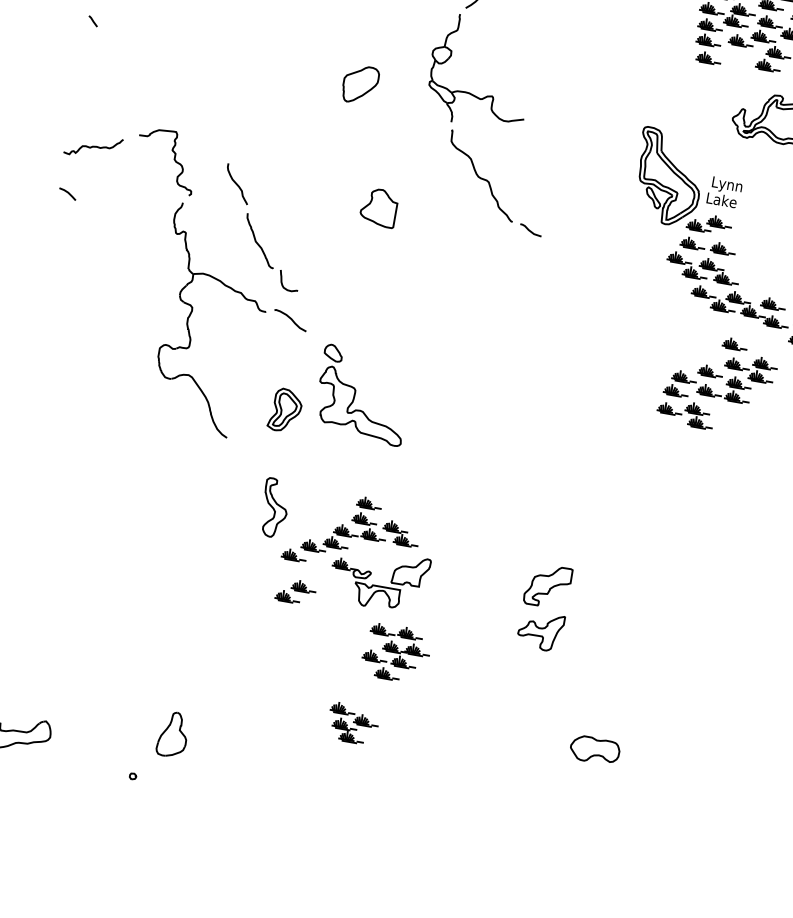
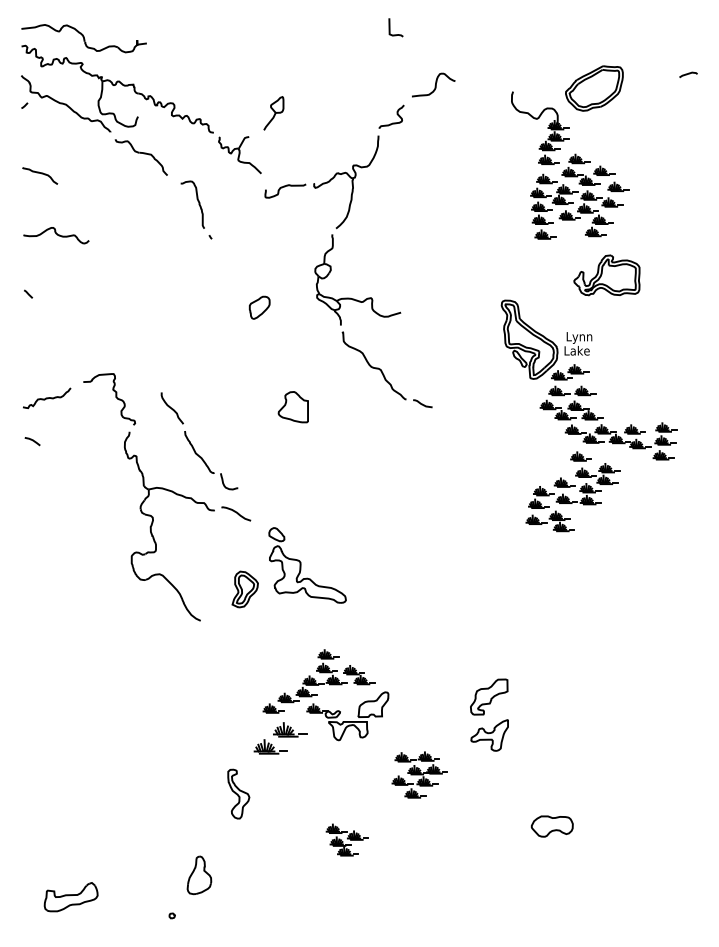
part: (360, 84) -> (259, 307), size x0.7
part: (717, 383) -> (572, 491), moved
part: (274, 507) -> (238, 793), moved
part: (295, 591) -> (280, 738), size x1.6
part: (395, 652) -> (419, 774), moved

